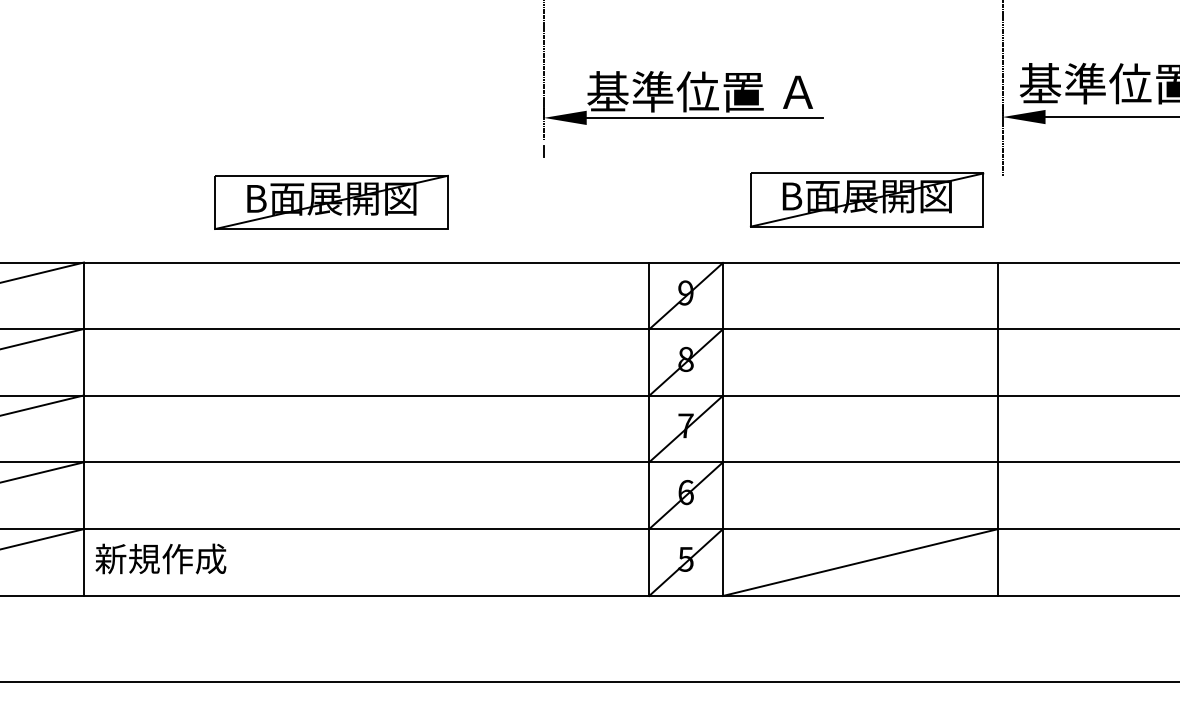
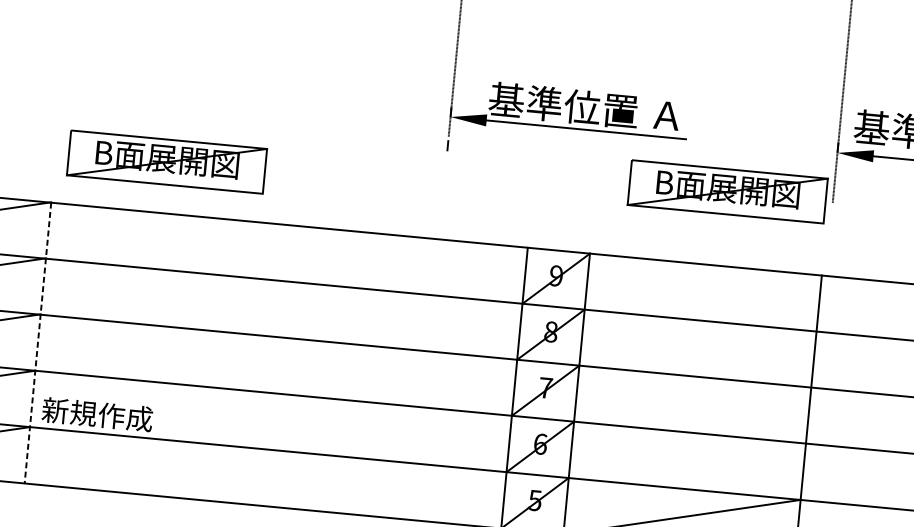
part: (867, 199) -> (728, 191), moved
part: (331, 201) -> (167, 161), moved
line: (83, 429) -> (37, 343), solid -> dashed
text: (160, 558) -> (97, 414), moved

